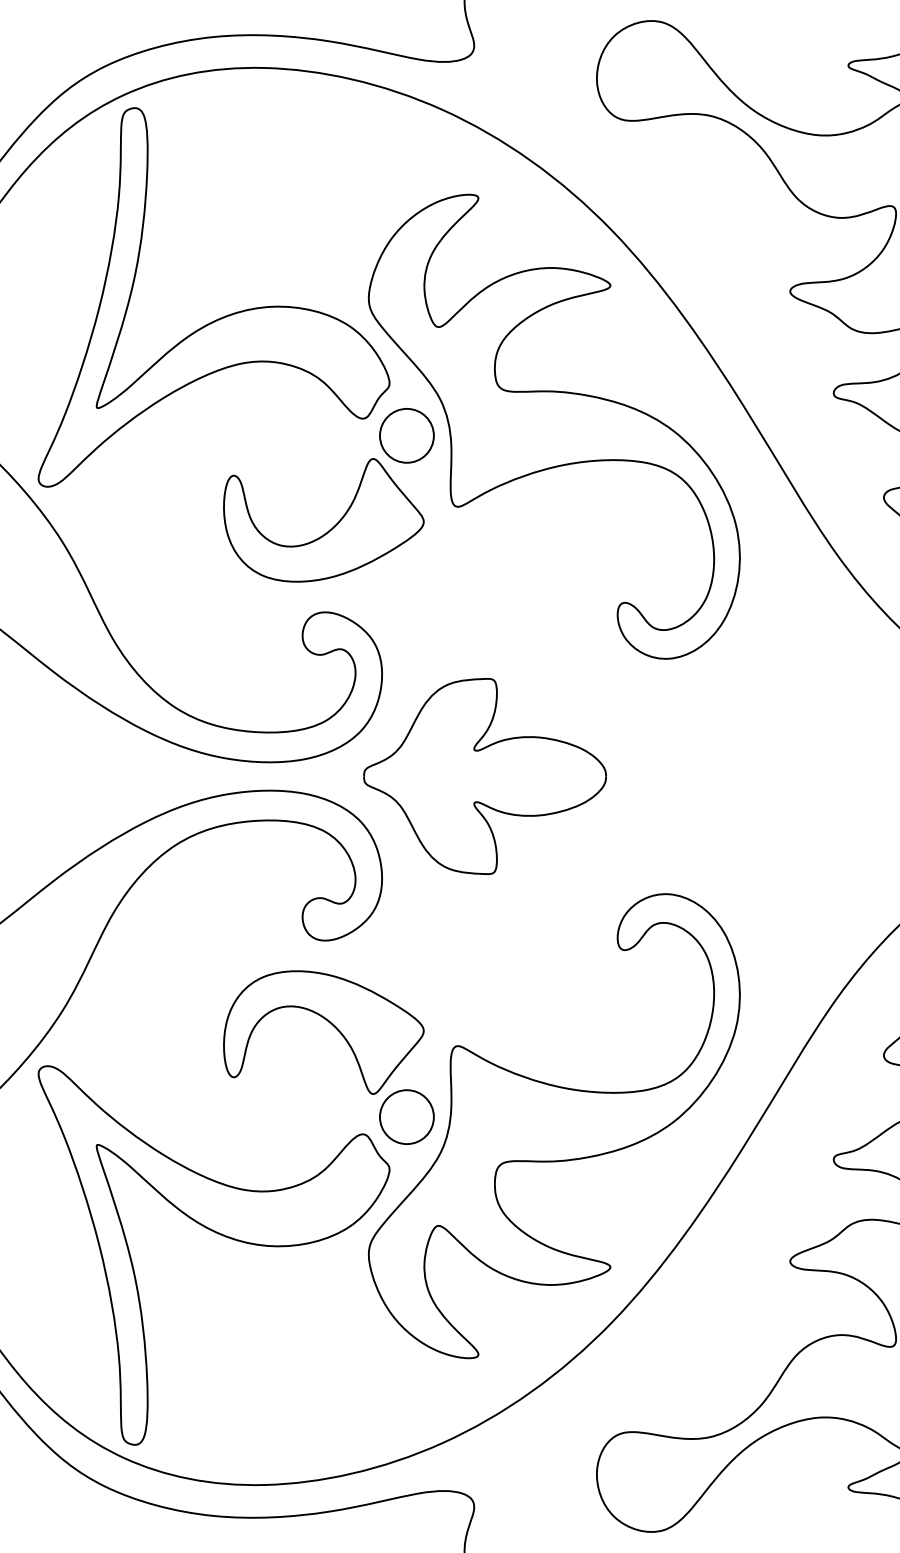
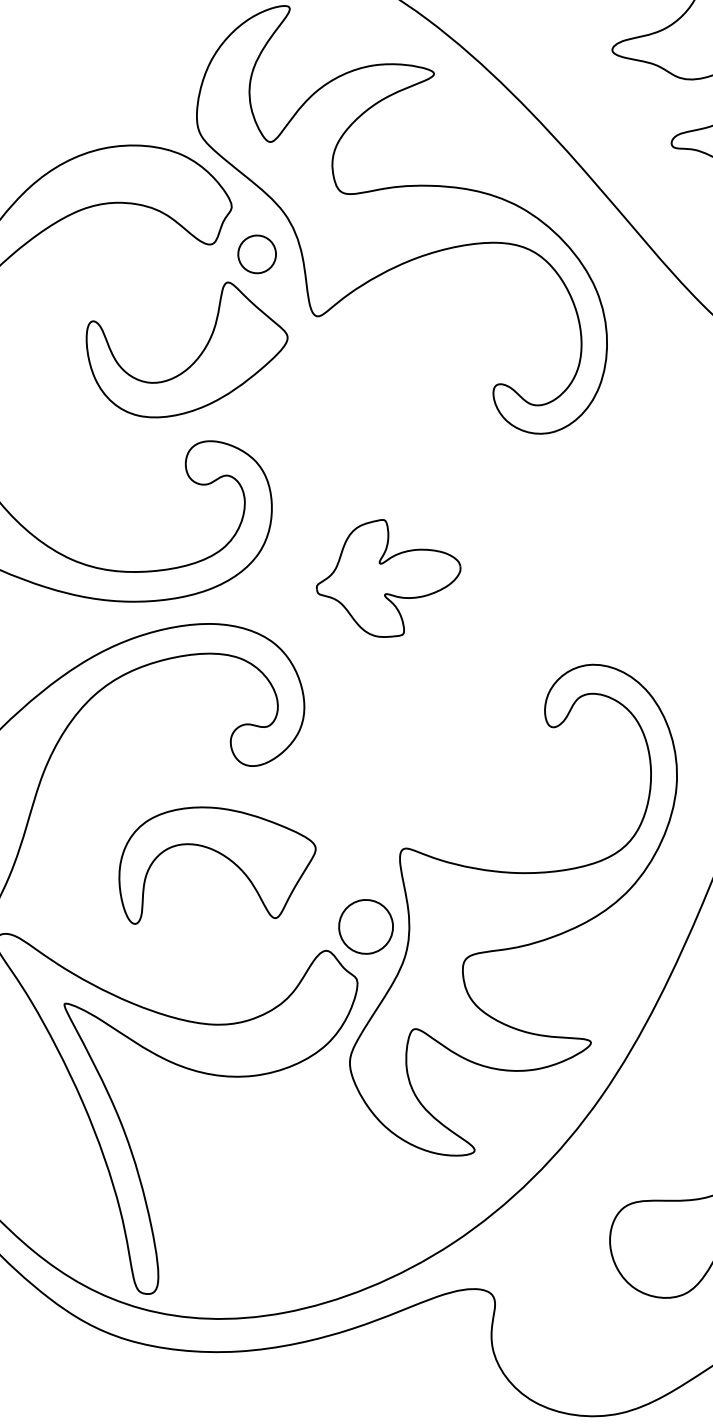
part: (406, 435) -> (256, 254), size x0.7
part: (484, 776) -> (388, 578), size x0.6
part: (329, 1023) -> (221, 855), moved

